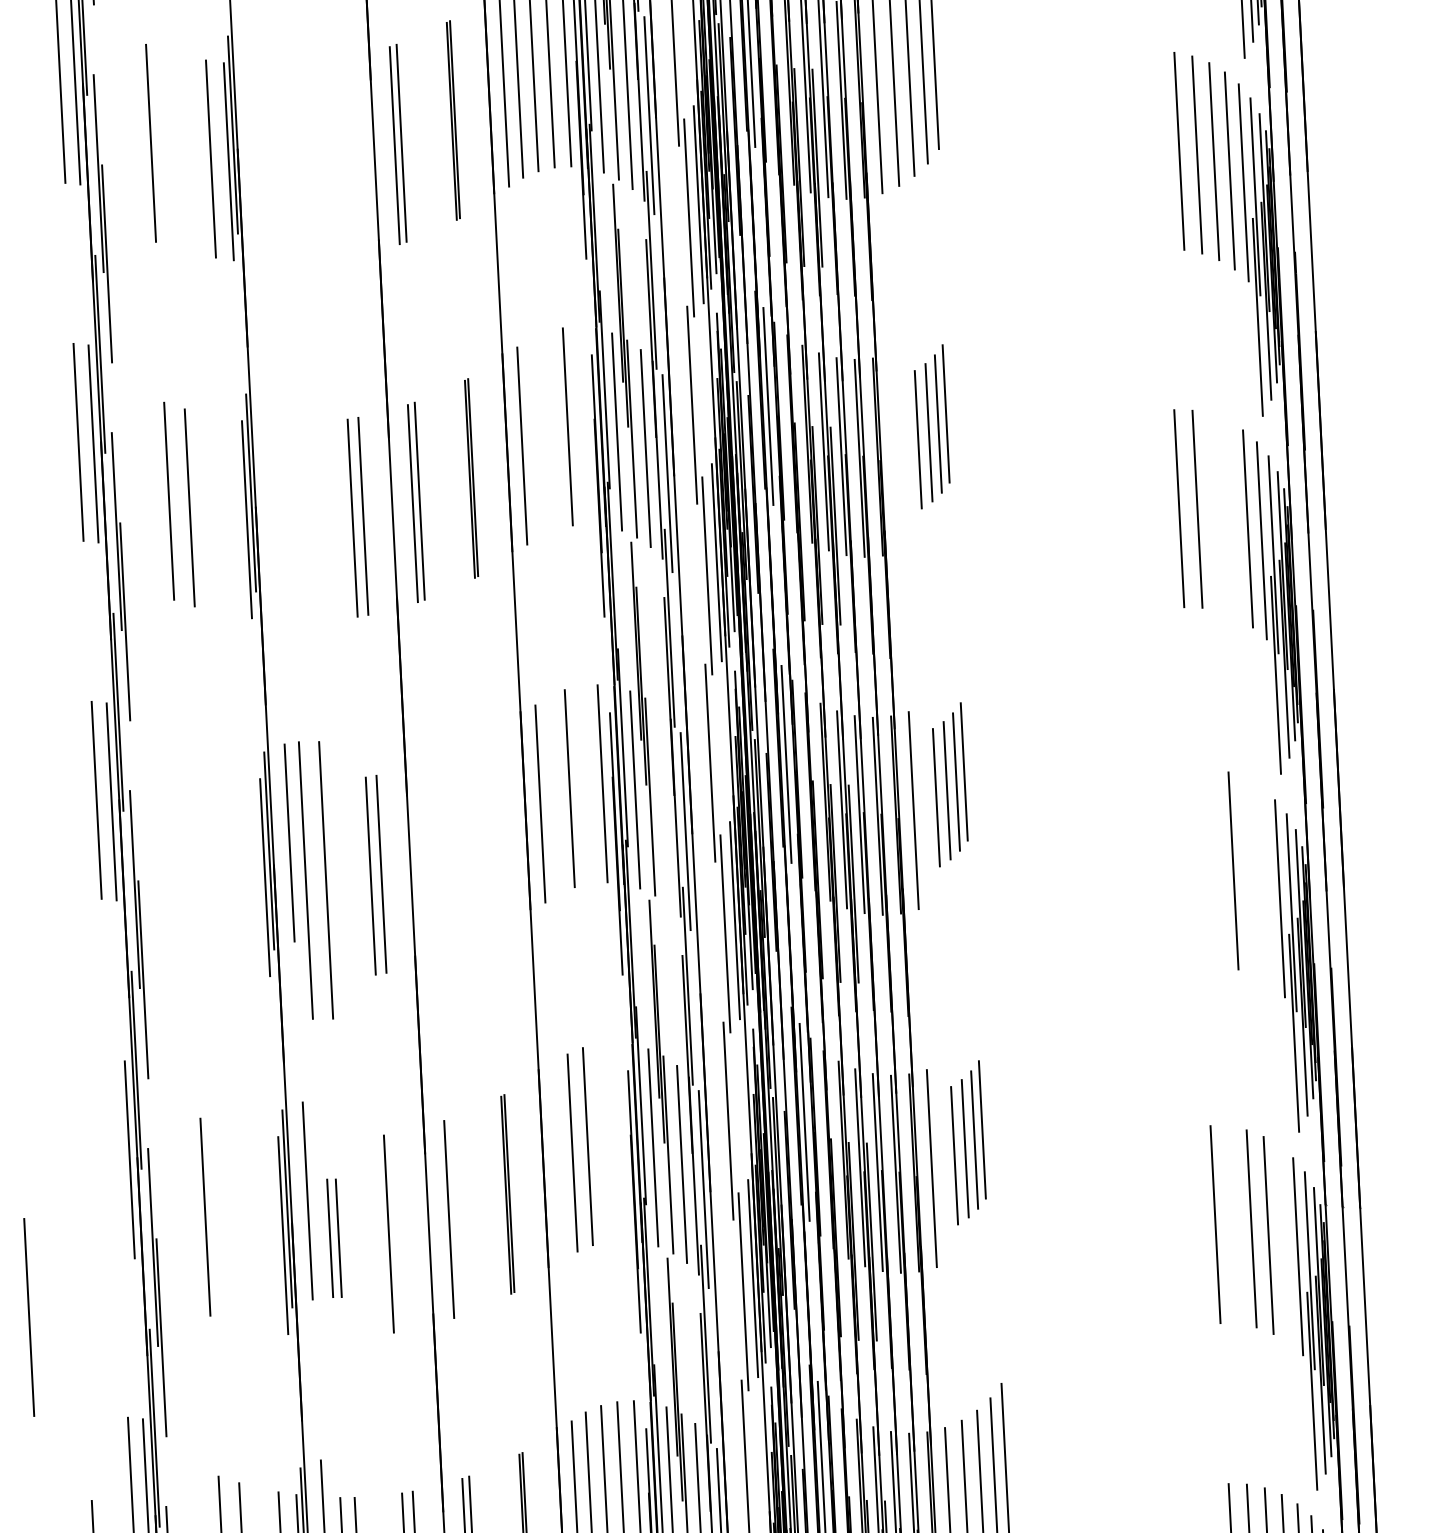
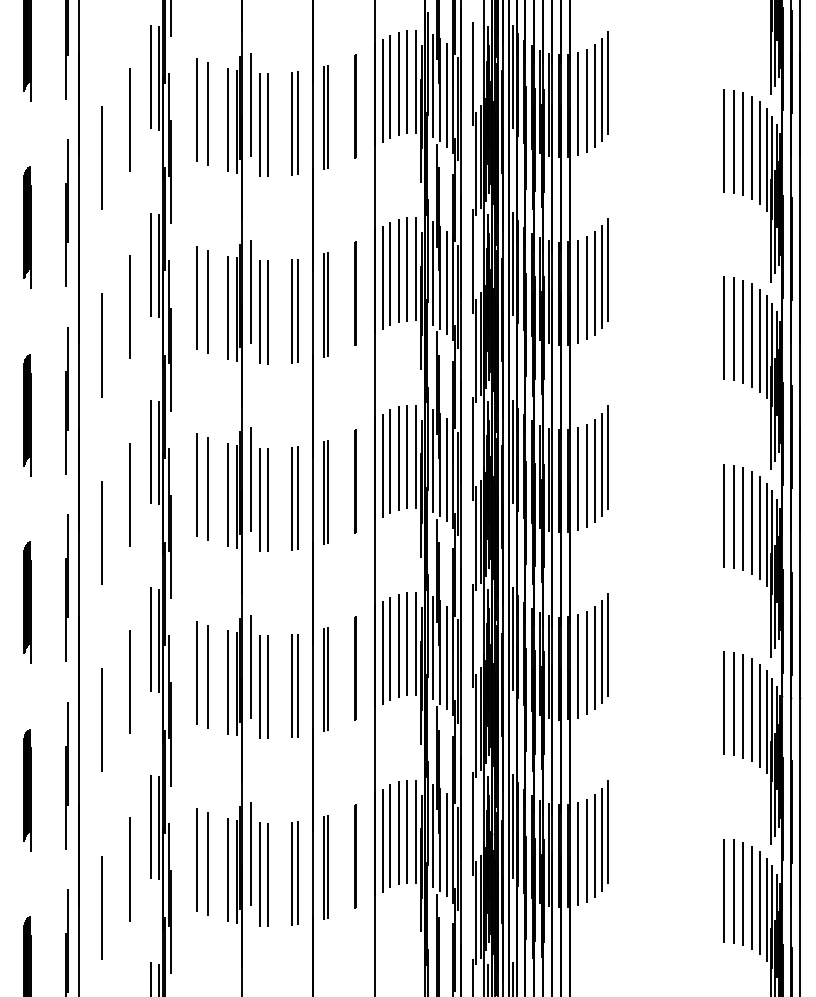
line: (252, 126) -> (250, 104), added
line: (1161, 149) -> (724, 140), added
line: (171, 150) -> (207, 114), added
line: (346, 158) -> (298, 123), added
line: (334, 161) -> (292, 124), added
line: (273, 164) -> (260, 124), added
line: (287, 165) -> (267, 125), added
line: (24, 167) -> (130, 119), added
part: (932, 425) -> (597, 278), size x1.43
line: (583, 426) -> (415, 269), added
line: (551, 431) -> (398, 271), added
line: (536, 436) -> (390, 273), added
line: (895, 452) -> (577, 291), added
line: (270, 485) -> (250, 292), added
line: (1216, 512) -> (743, 331), added
line: (228, 516) -> (227, 307), added
line: (1231, 519) -> (751, 335), added
line: (305, 522) -> (267, 312), added
line: (291, 523) -> (260, 312), added
line: (43, 526) -> (130, 307), added
line: (586, 783) -> (407, 456), added
part: (950, 784) -> (597, 466), size x1.43
line: (554, 795) -> (390, 461), added
line: (664, 806) -> (447, 470), added
line: (489, 836) -> (355, 481), added
line: (186, 857) -> (196, 484), added
part: (433, 860) -> (325, 492), added
line: (1197, 865) -> (724, 515), added
line: (207, 866) -> (207, 489), added
line: (1214, 866) -> (733, 516), added
line: (246, 875) -> (227, 495), added
line: (1249, 876) -> (751, 522), added
part: (315, 879) -> (263, 499), size x0.71
line: (61, 883) -> (130, 494), added
line: (1265, 887) -> (759, 528), added
line: (11, 958) -> (102, 532), added
part: (968, 1141) -> (597, 653), size x1.43
line: (604, 1142) -> (407, 644), added
line: (619, 1142) -> (415, 644), added
line: (115, 1158) -> (151, 639), added
line: (557, 1162) -> (382, 653), added
line: (455, 1217) -> (327, 679), added
line: (225, 1223) -> (207, 676), added
line: (1233, 1226) -> (733, 704), added
line: (400, 1231) -> (298, 685), added
line: (264, 1232) -> (227, 682), added
part: (333, 1237) -> (263, 686), size x1.67
line: (79, 1240) -> (130, 681), added
line: (1283, 1244) -> (759, 715), added

